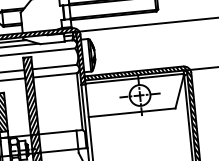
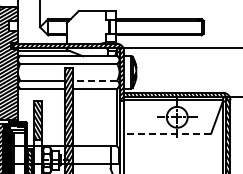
line: (54, 67) -> (94, 80), solid -> dashed
line: (131, 112) -> (167, 133), solid -> dashed

